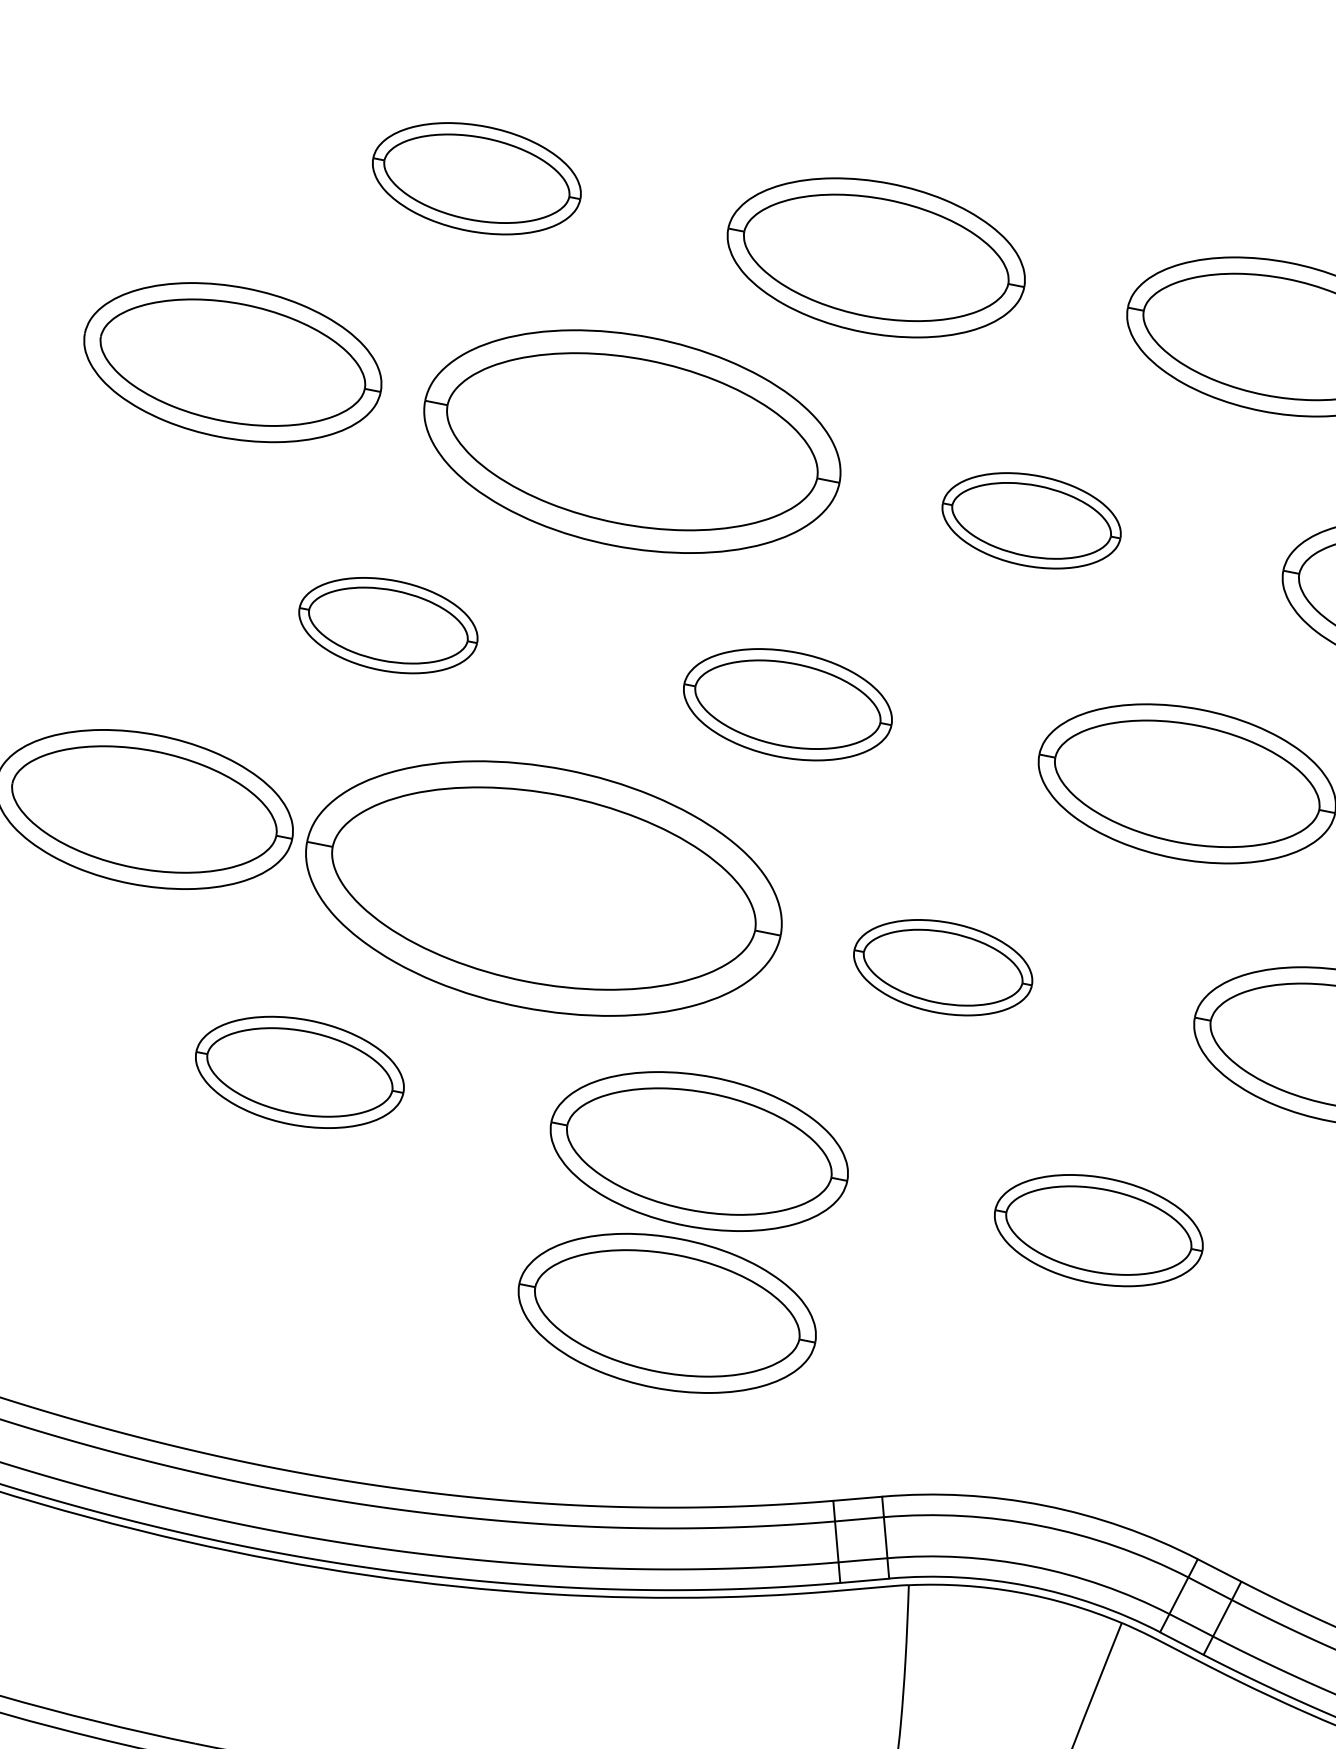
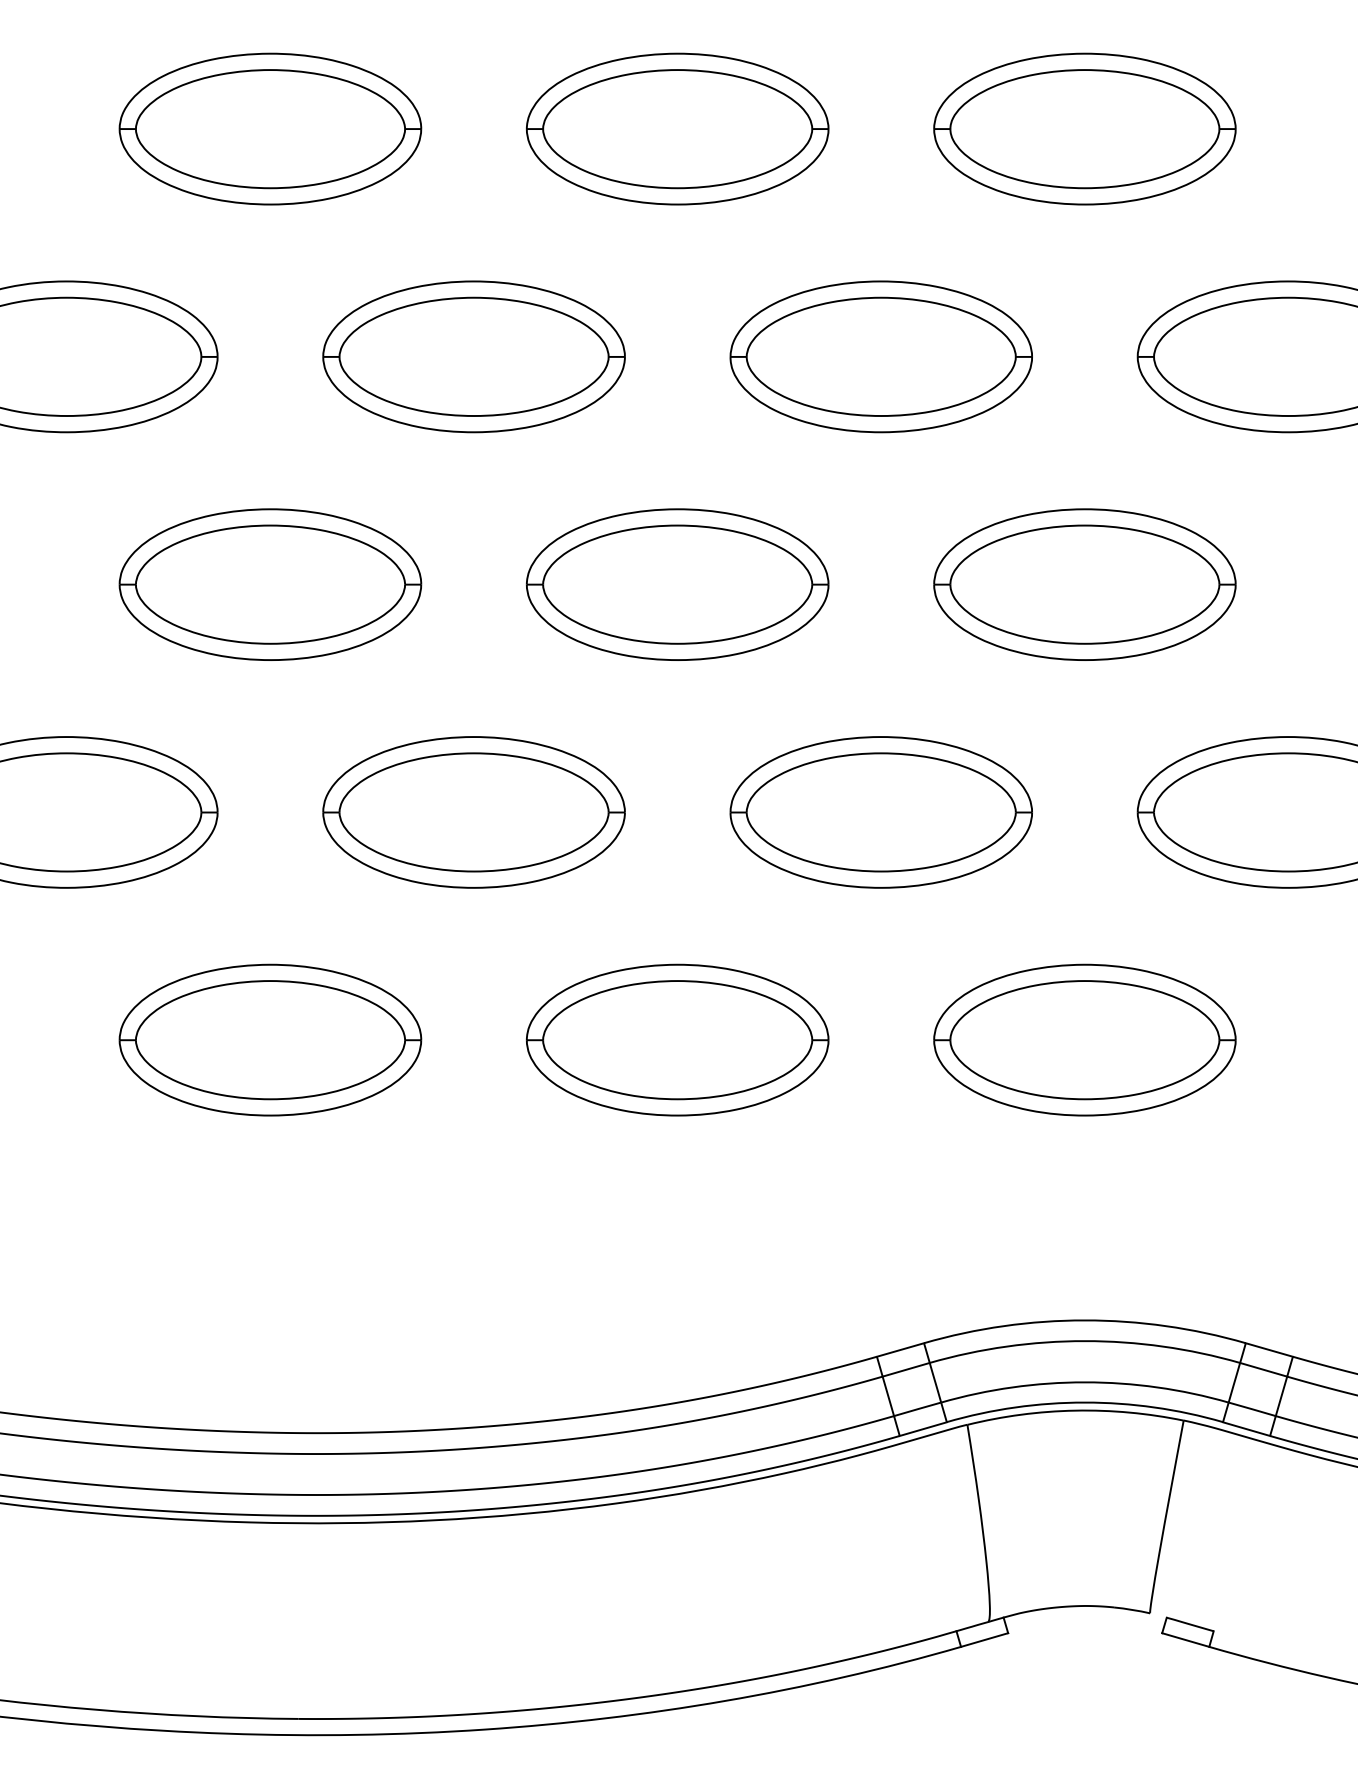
part: (476, 178) -> (270, 128), size x1.43
part: (631, 441) -> (473, 356), size x0.71
part: (1031, 520) -> (880, 356), size x1.67
part: (388, 625) -> (270, 584), size x1.67
part: (787, 704) -> (677, 584), size x1.43
part: (543, 888) -> (473, 812), size x0.62
part: (942, 967) -> (880, 812), size x1.67
part: (300, 1071) -> (270, 1039), size x1.43
part: (1098, 1229) -> (1084, 1039), size x1.43
part: (667, 1312) -> (677, 1204), removed

